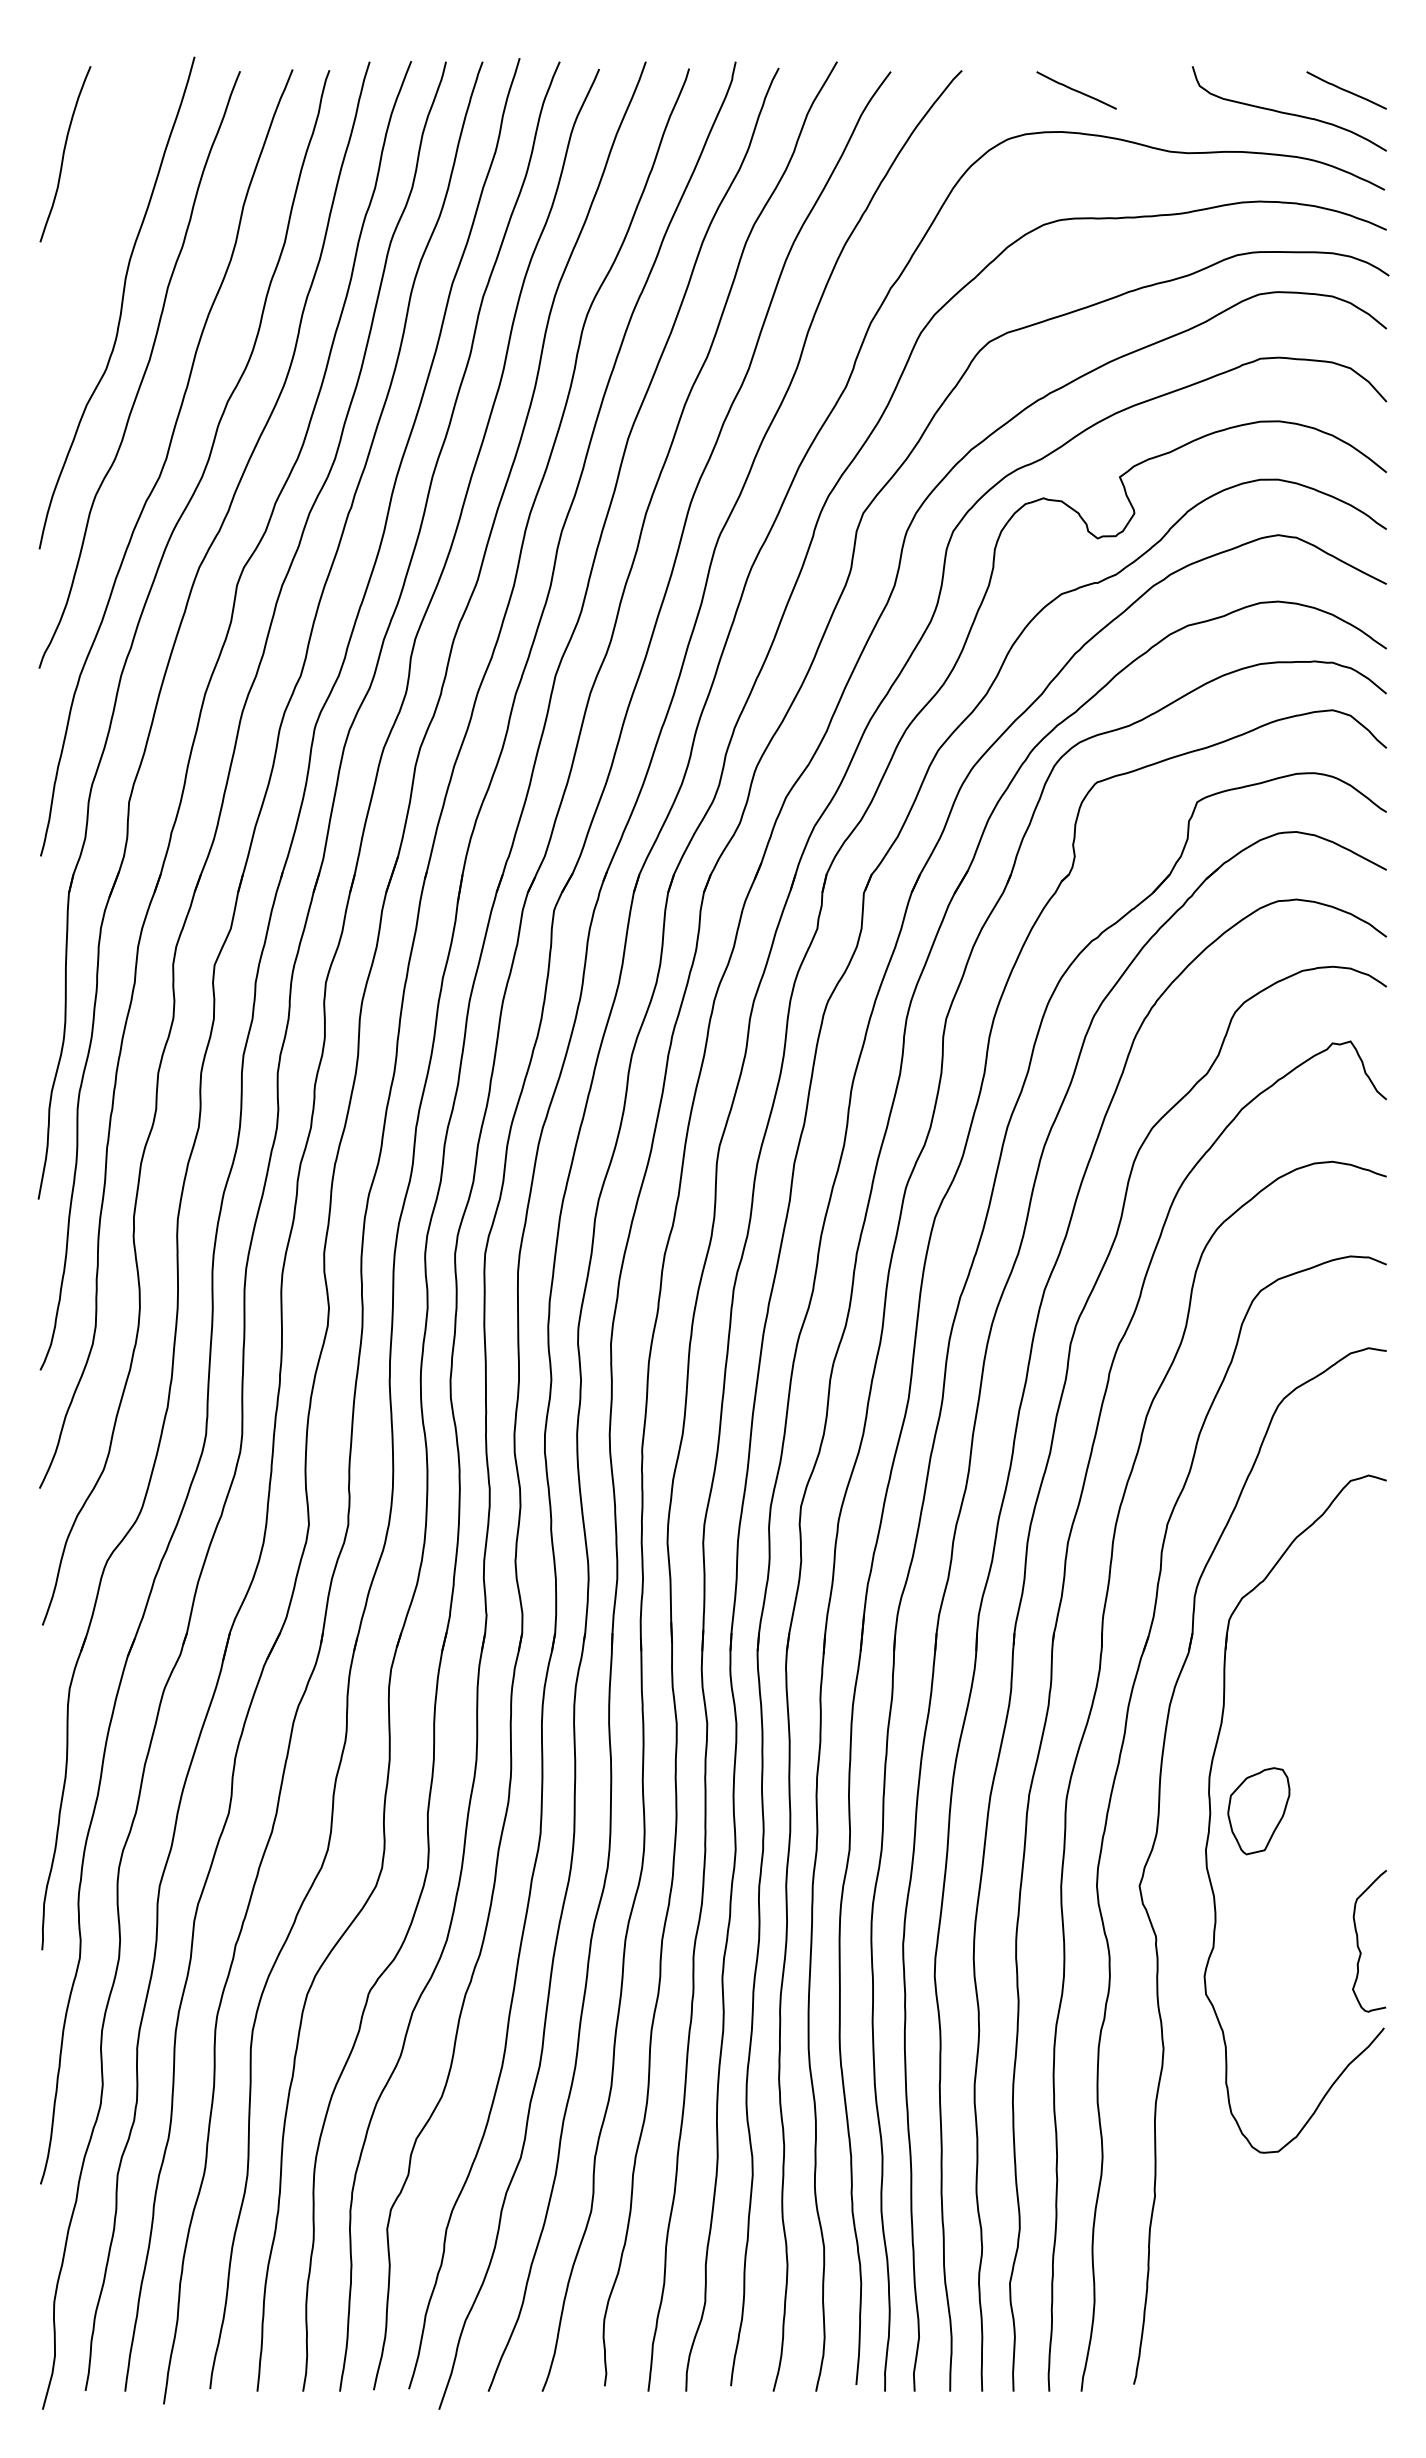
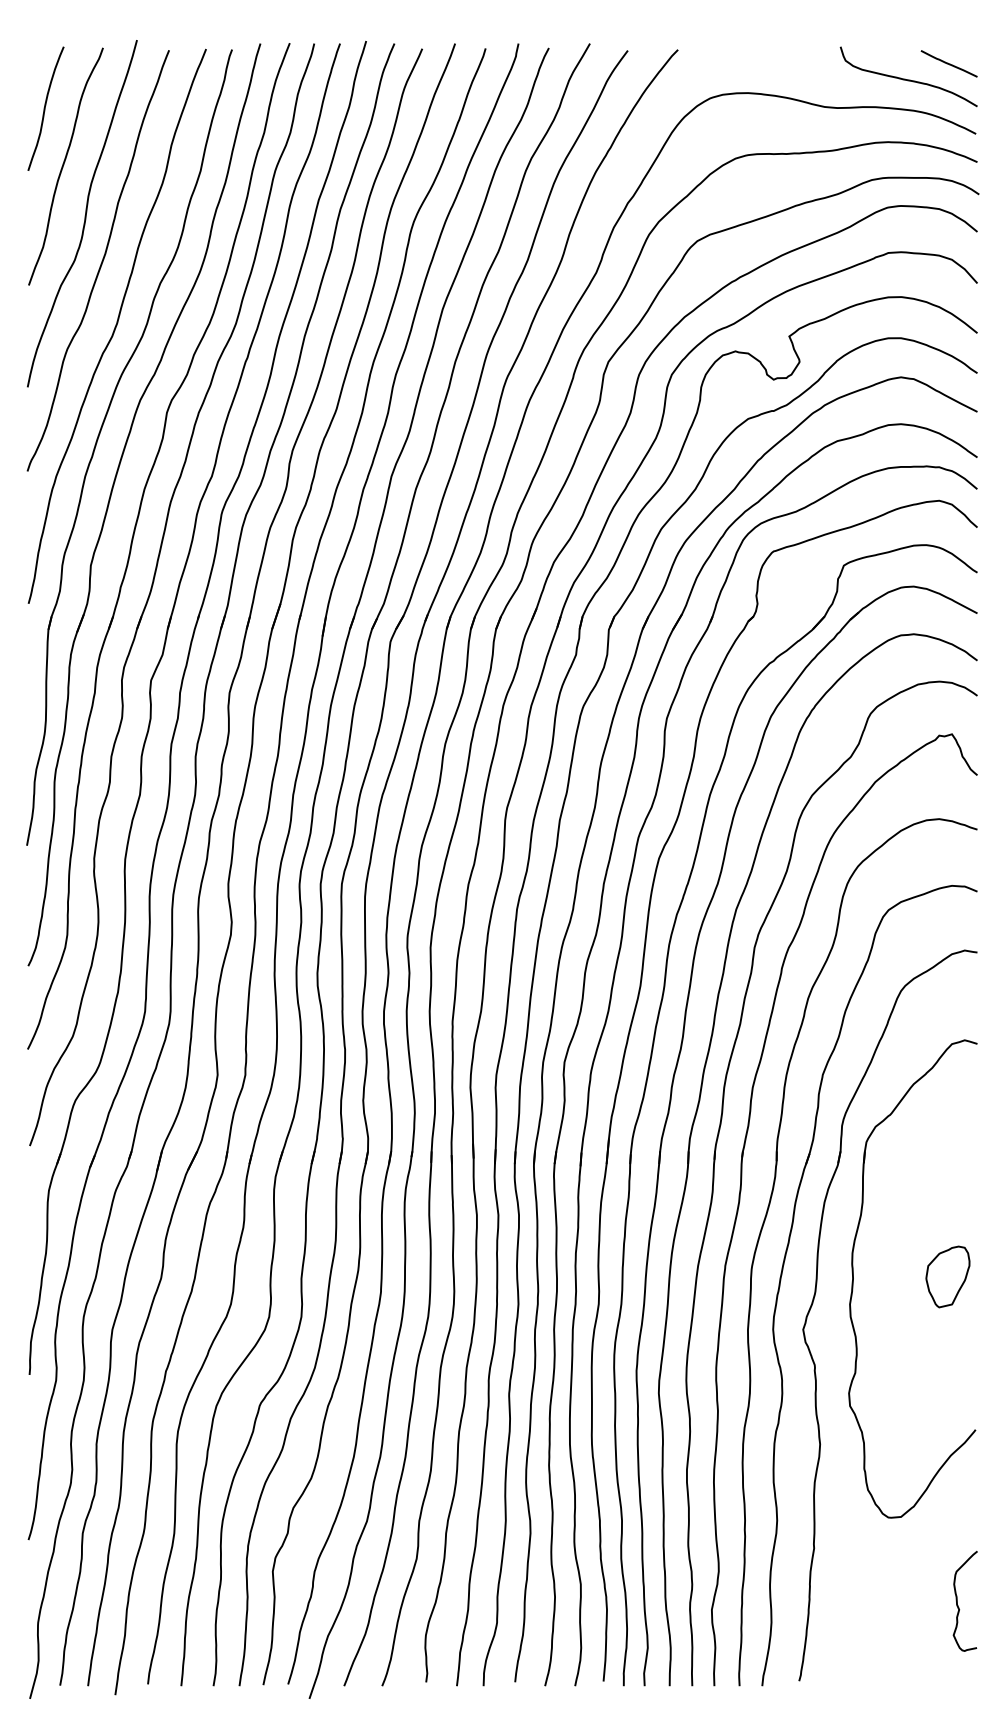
curve: (1076, 90) -> (758, 63), removed
curve: (91, 233) -> (64, 164), added
part: (1258, 1811) -> (947, 1277), moved
curve: (1358, 1941) -> (957, 1601), moved

